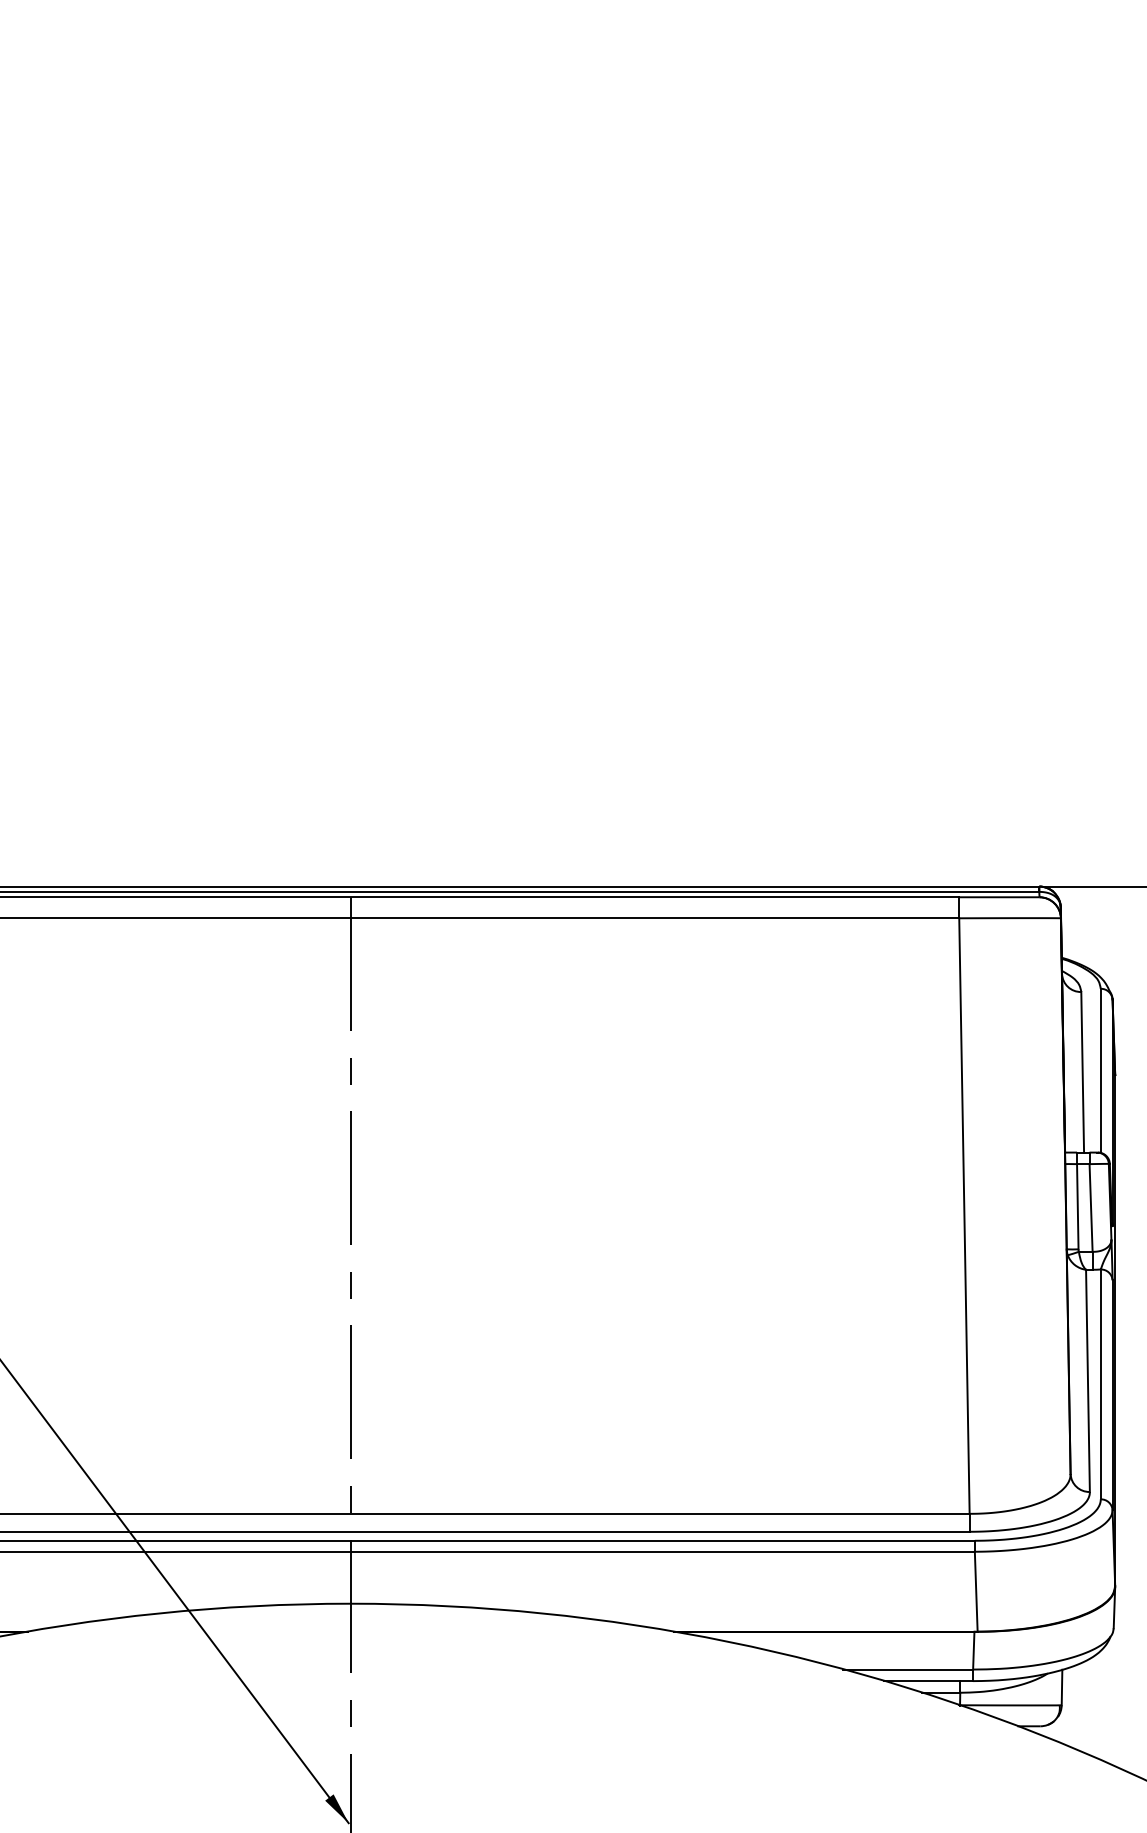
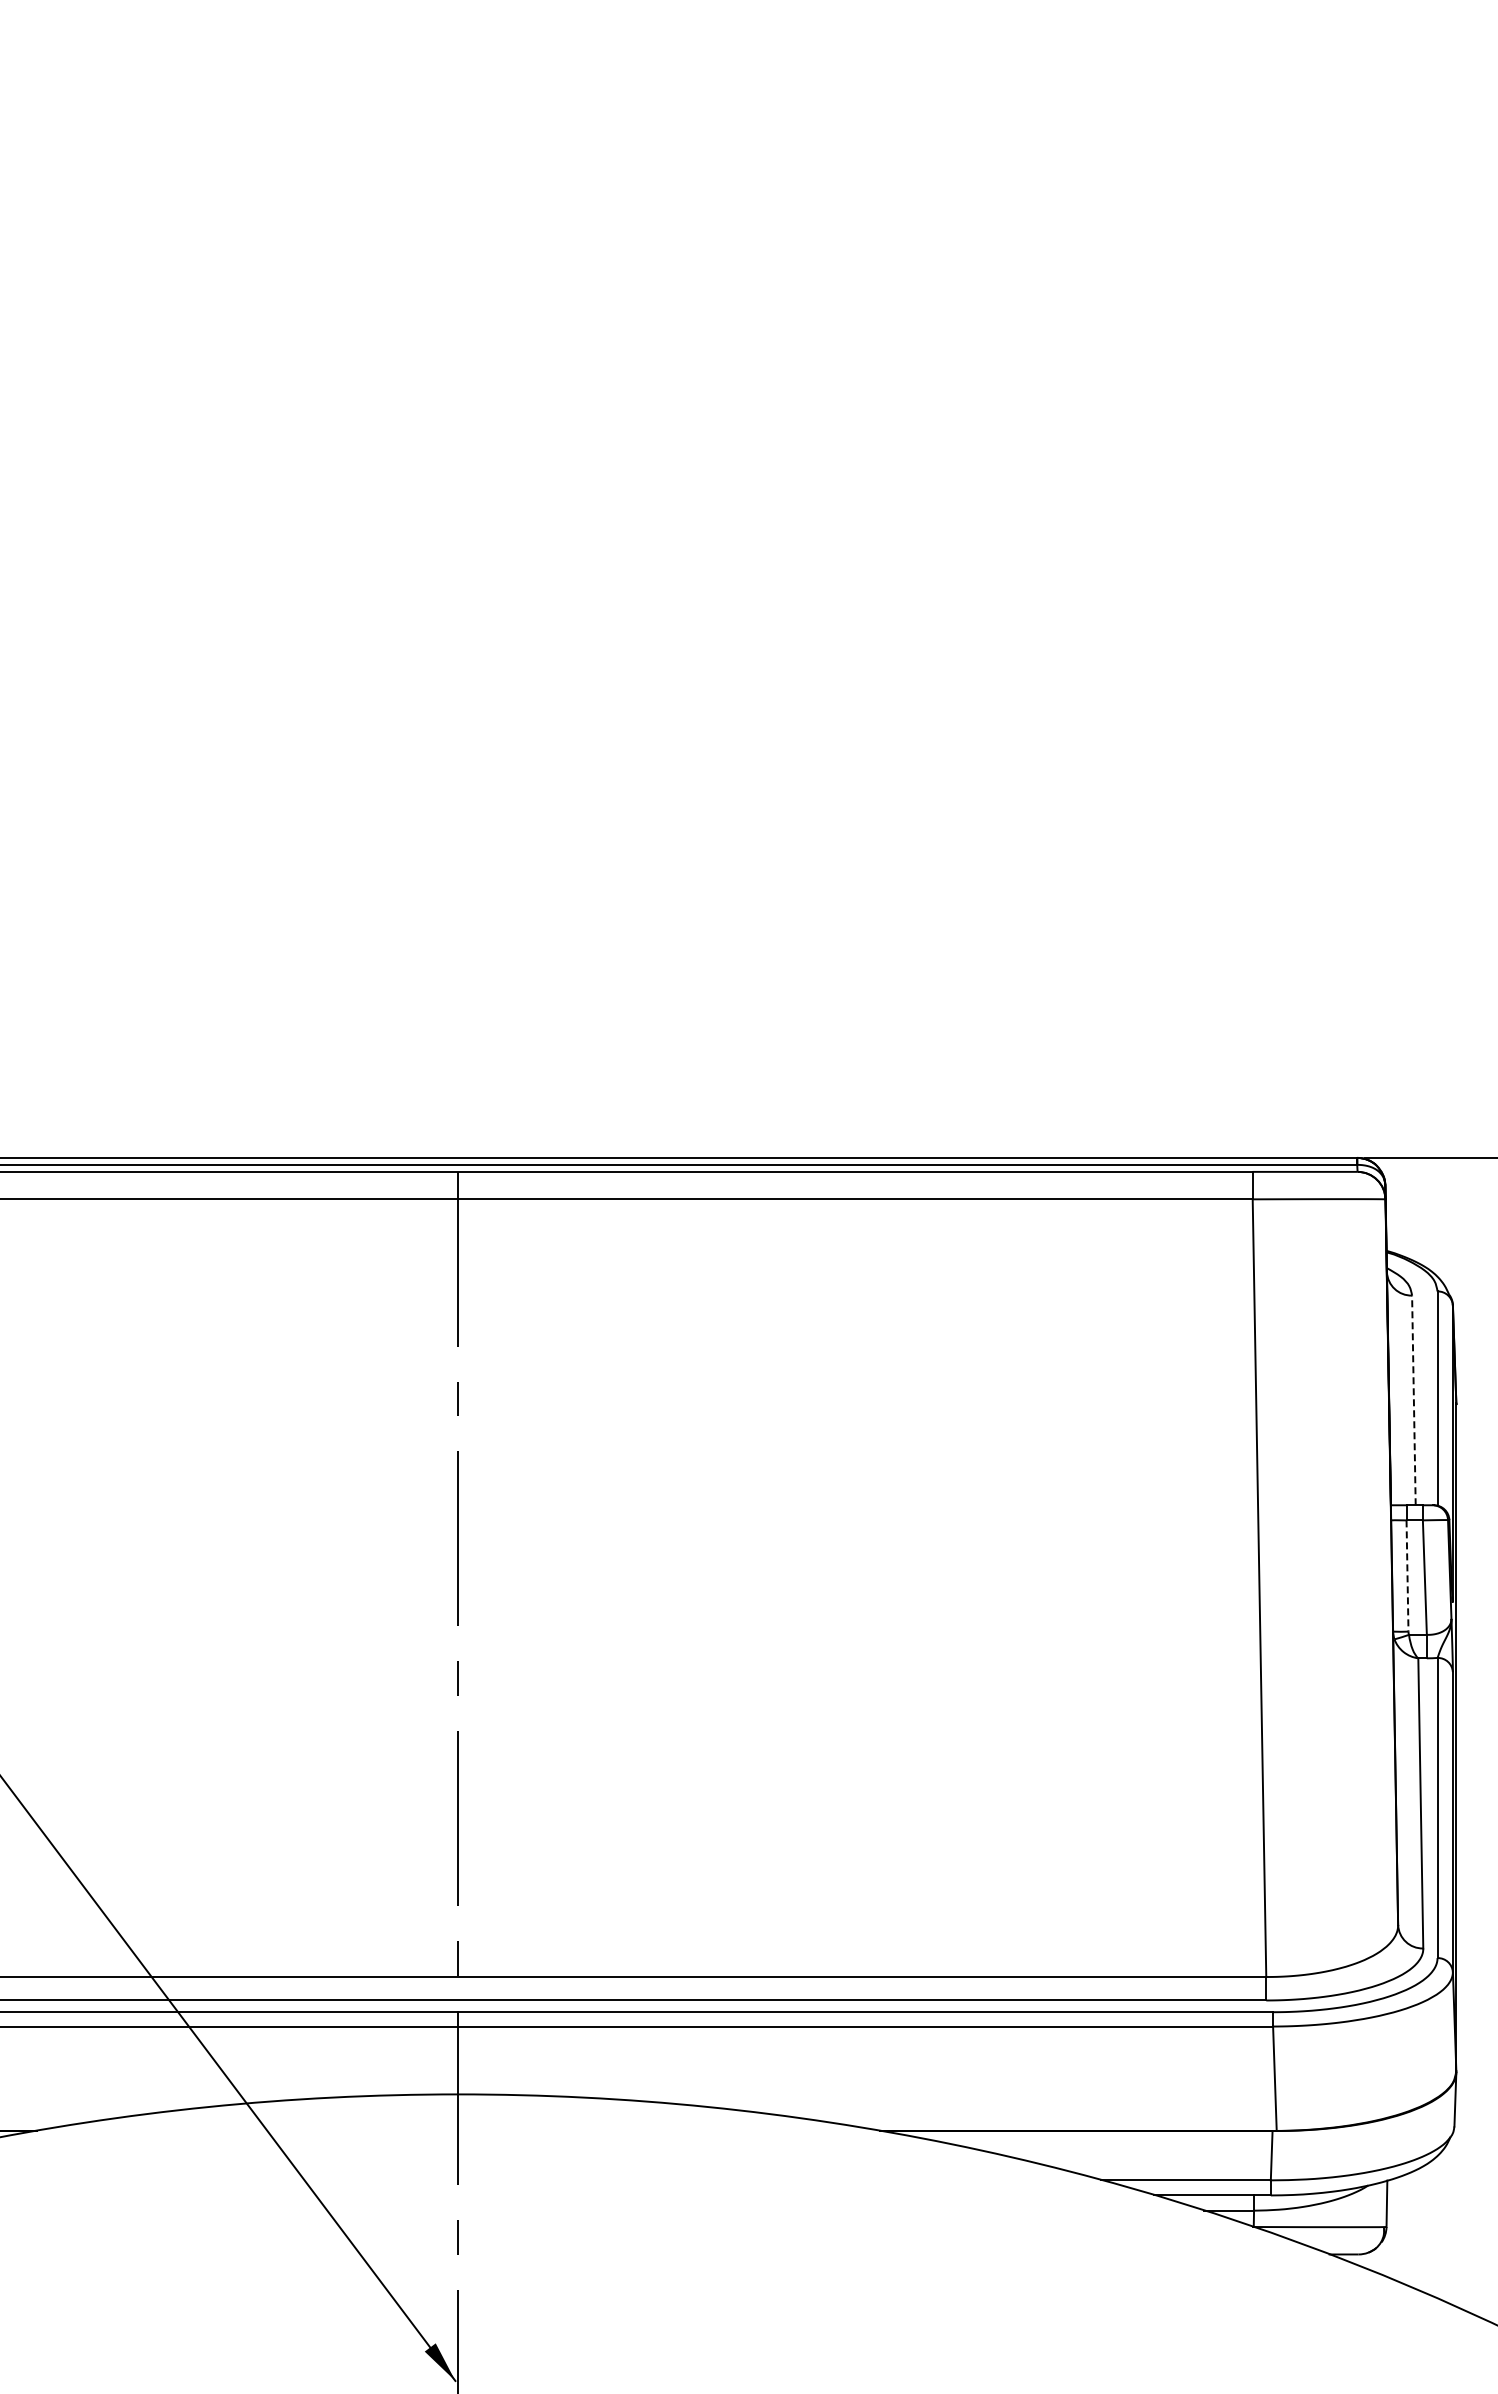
line: (1082, 1072) -> (1413, 1400), solid -> dashed
line: (1077, 1207) -> (1407, 1576), solid -> dashed

